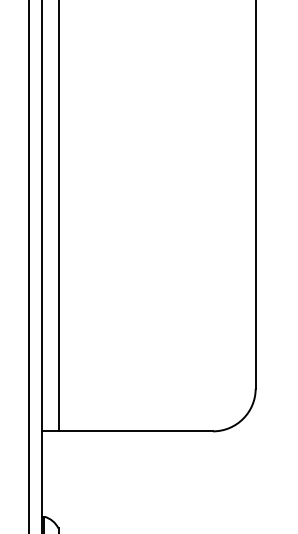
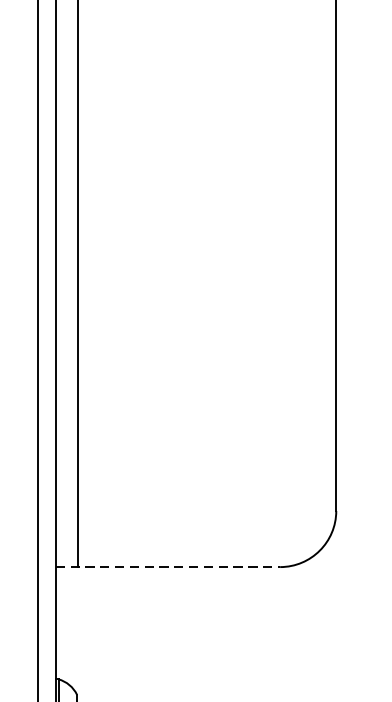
line: (128, 431) -> (169, 567), solid -> dashed

